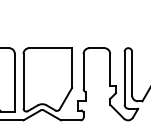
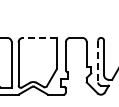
line: (50, 47) -> (39, 37), solid -> dashed
line: (125, 78) -> (98, 61), solid -> dashed

